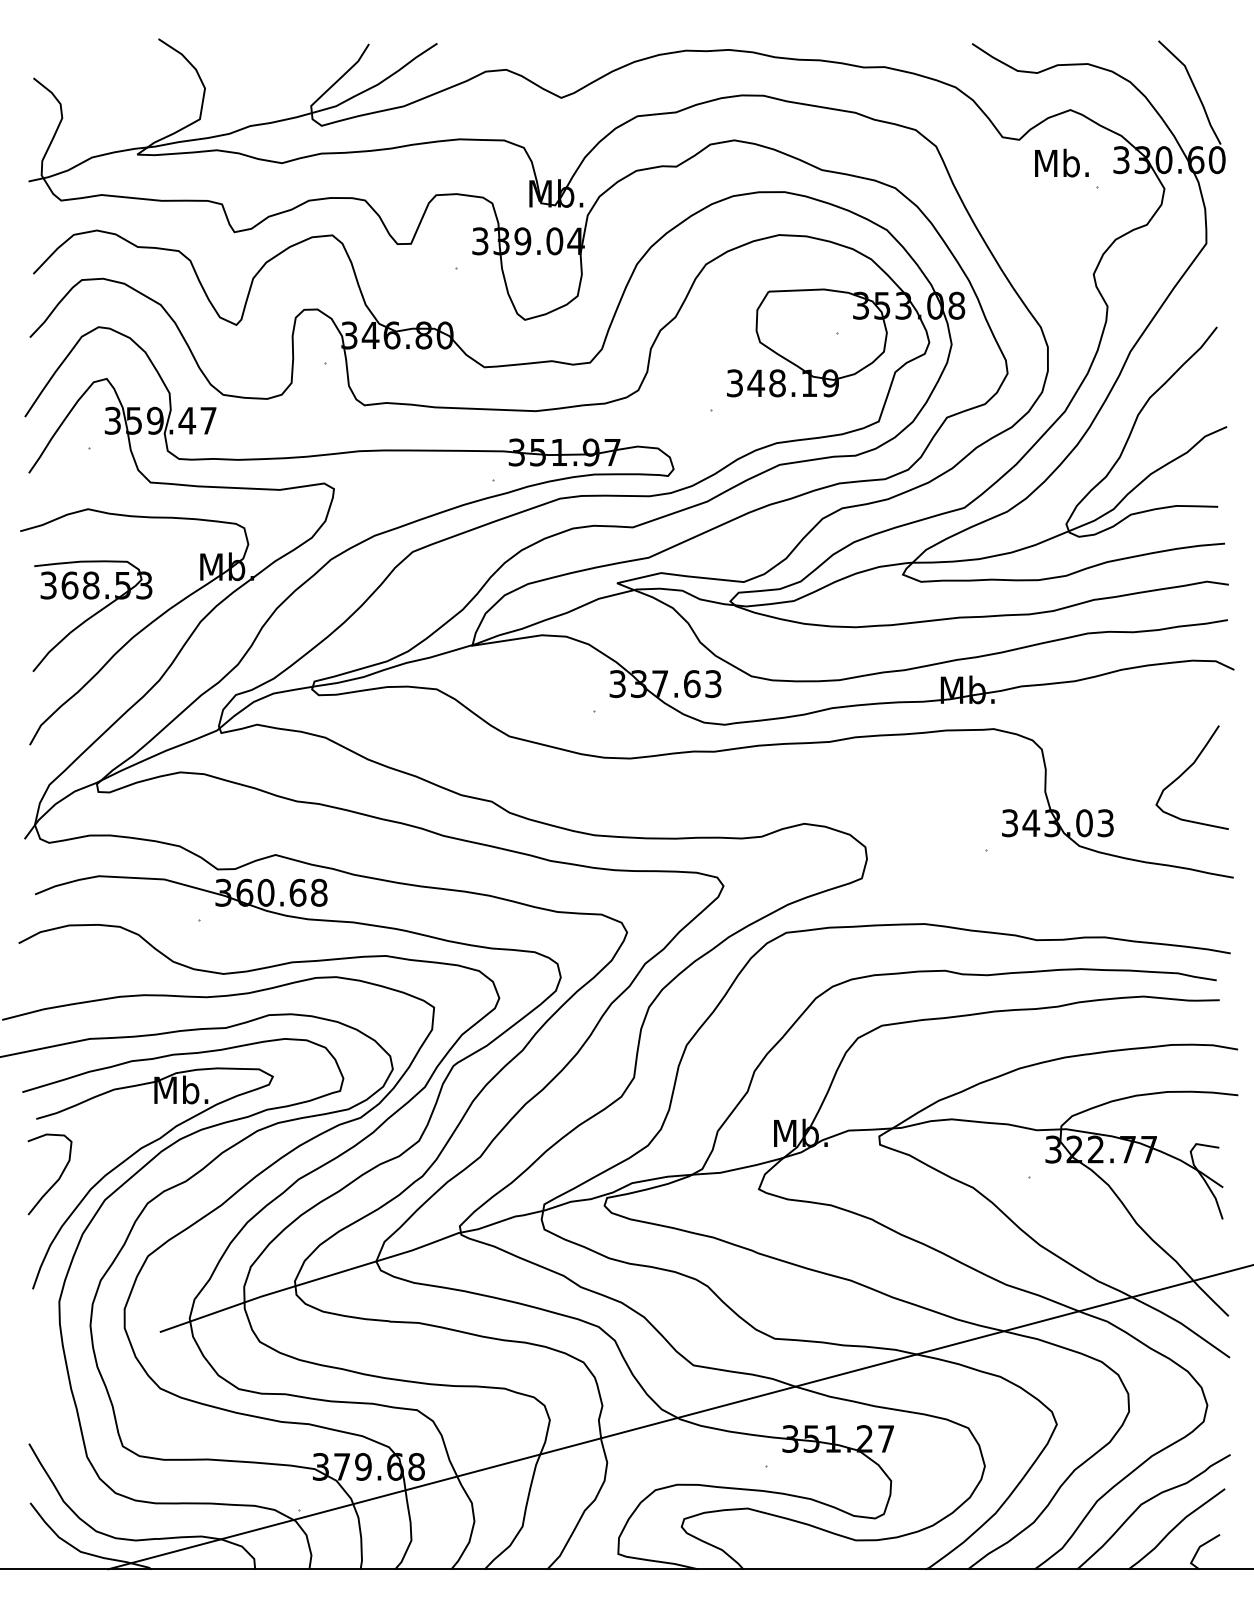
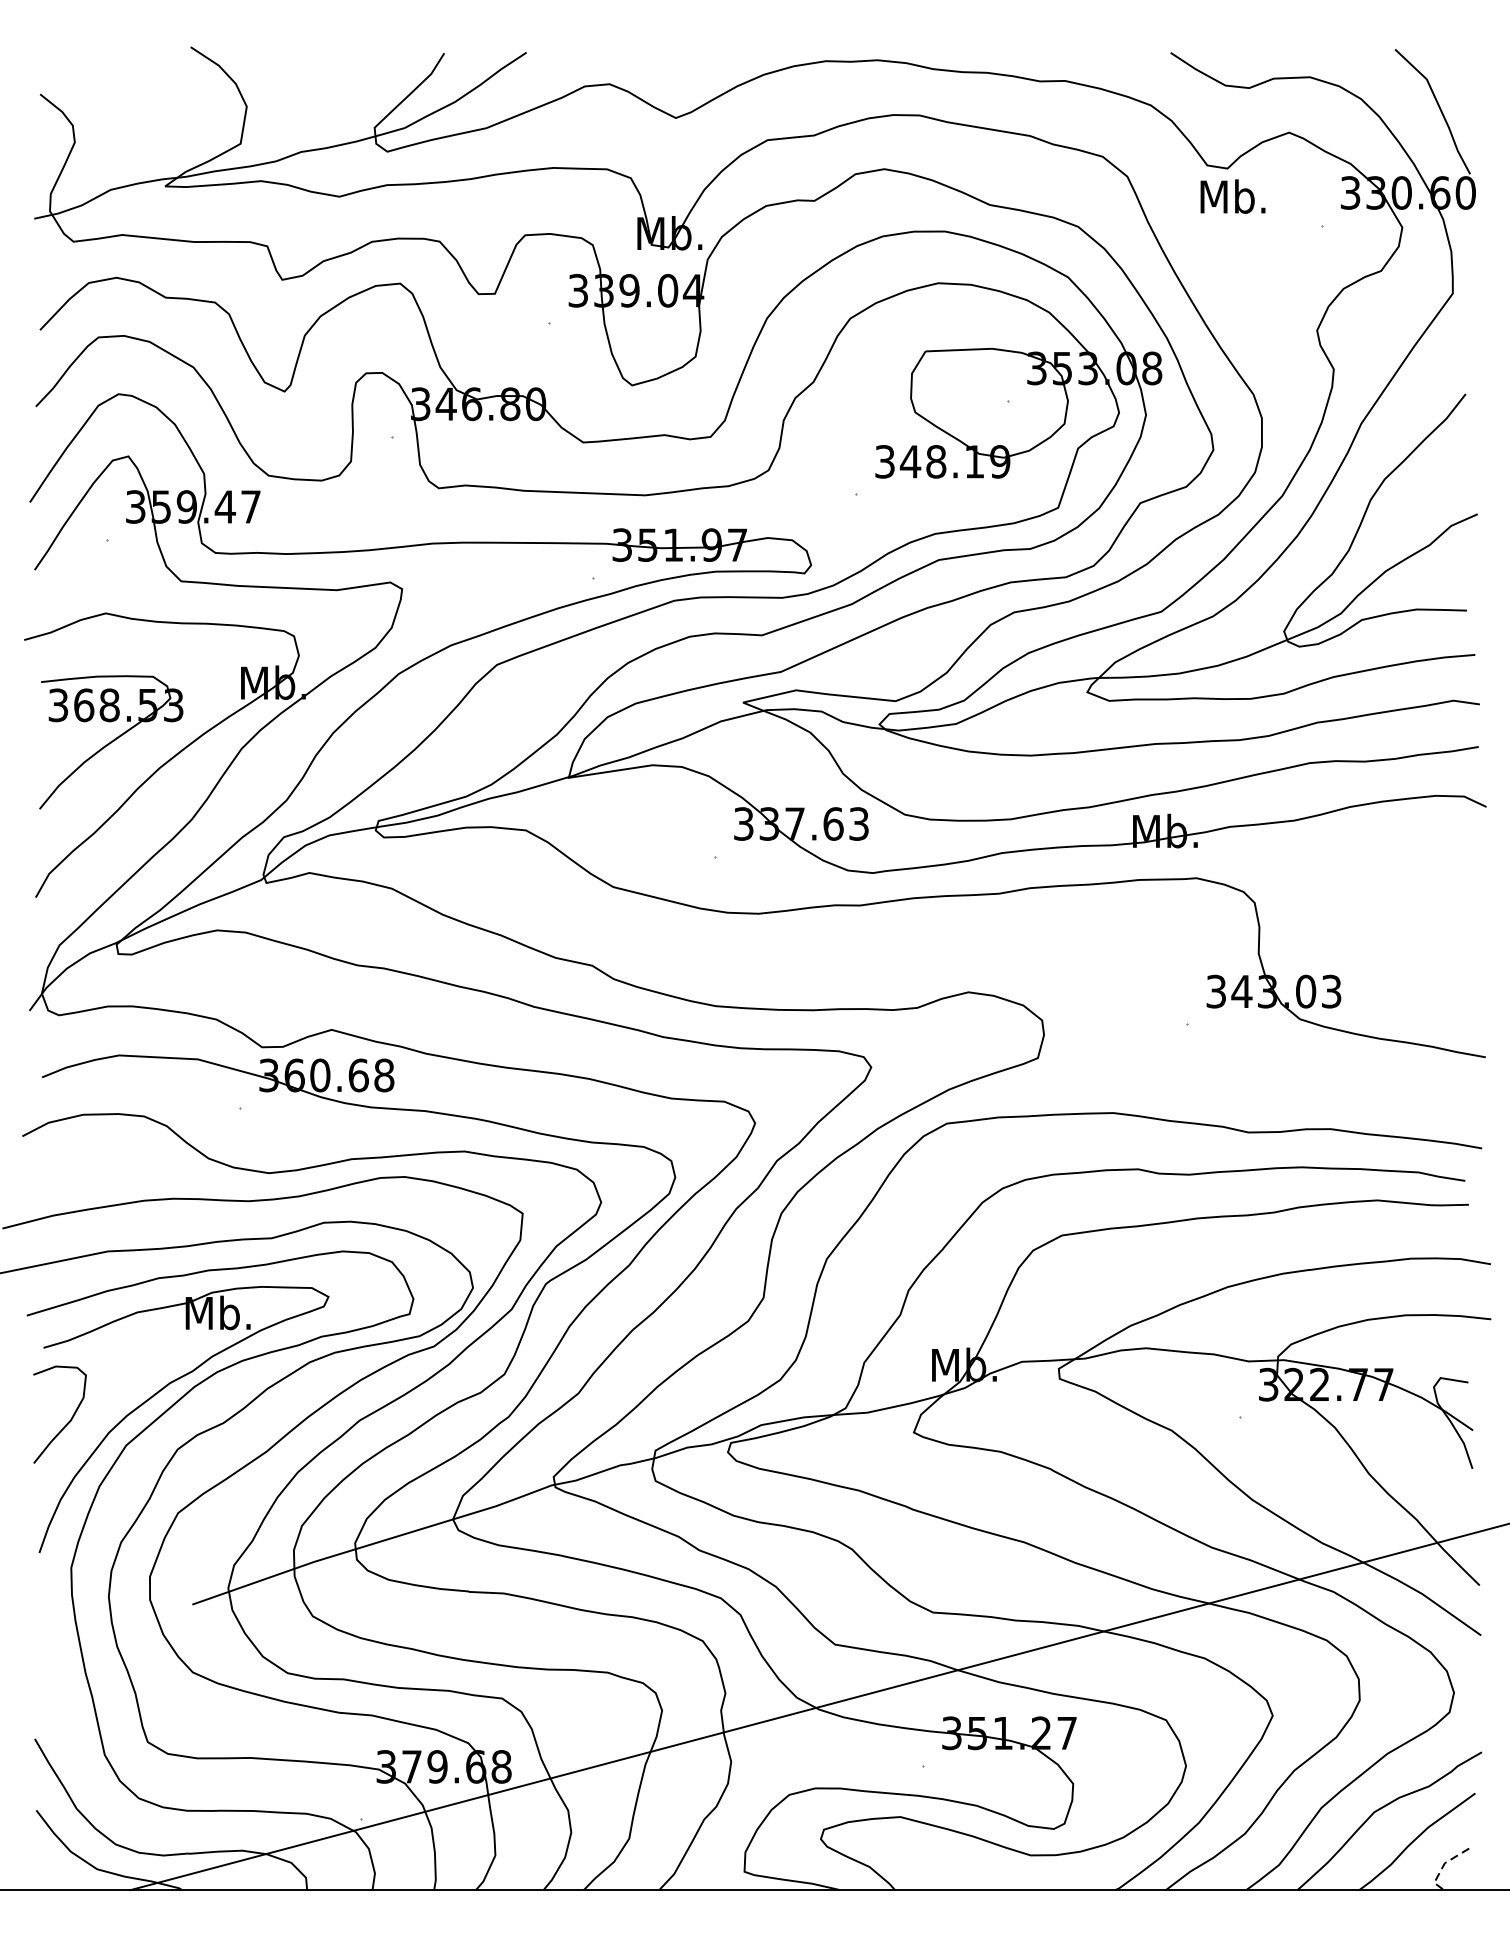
text: (1061, 162) -> (1232, 195), moved
curve: (1186, 771) -> (1428, 929), removed
line: (1198, 1549) -> (1443, 1866), solid -> dashed

